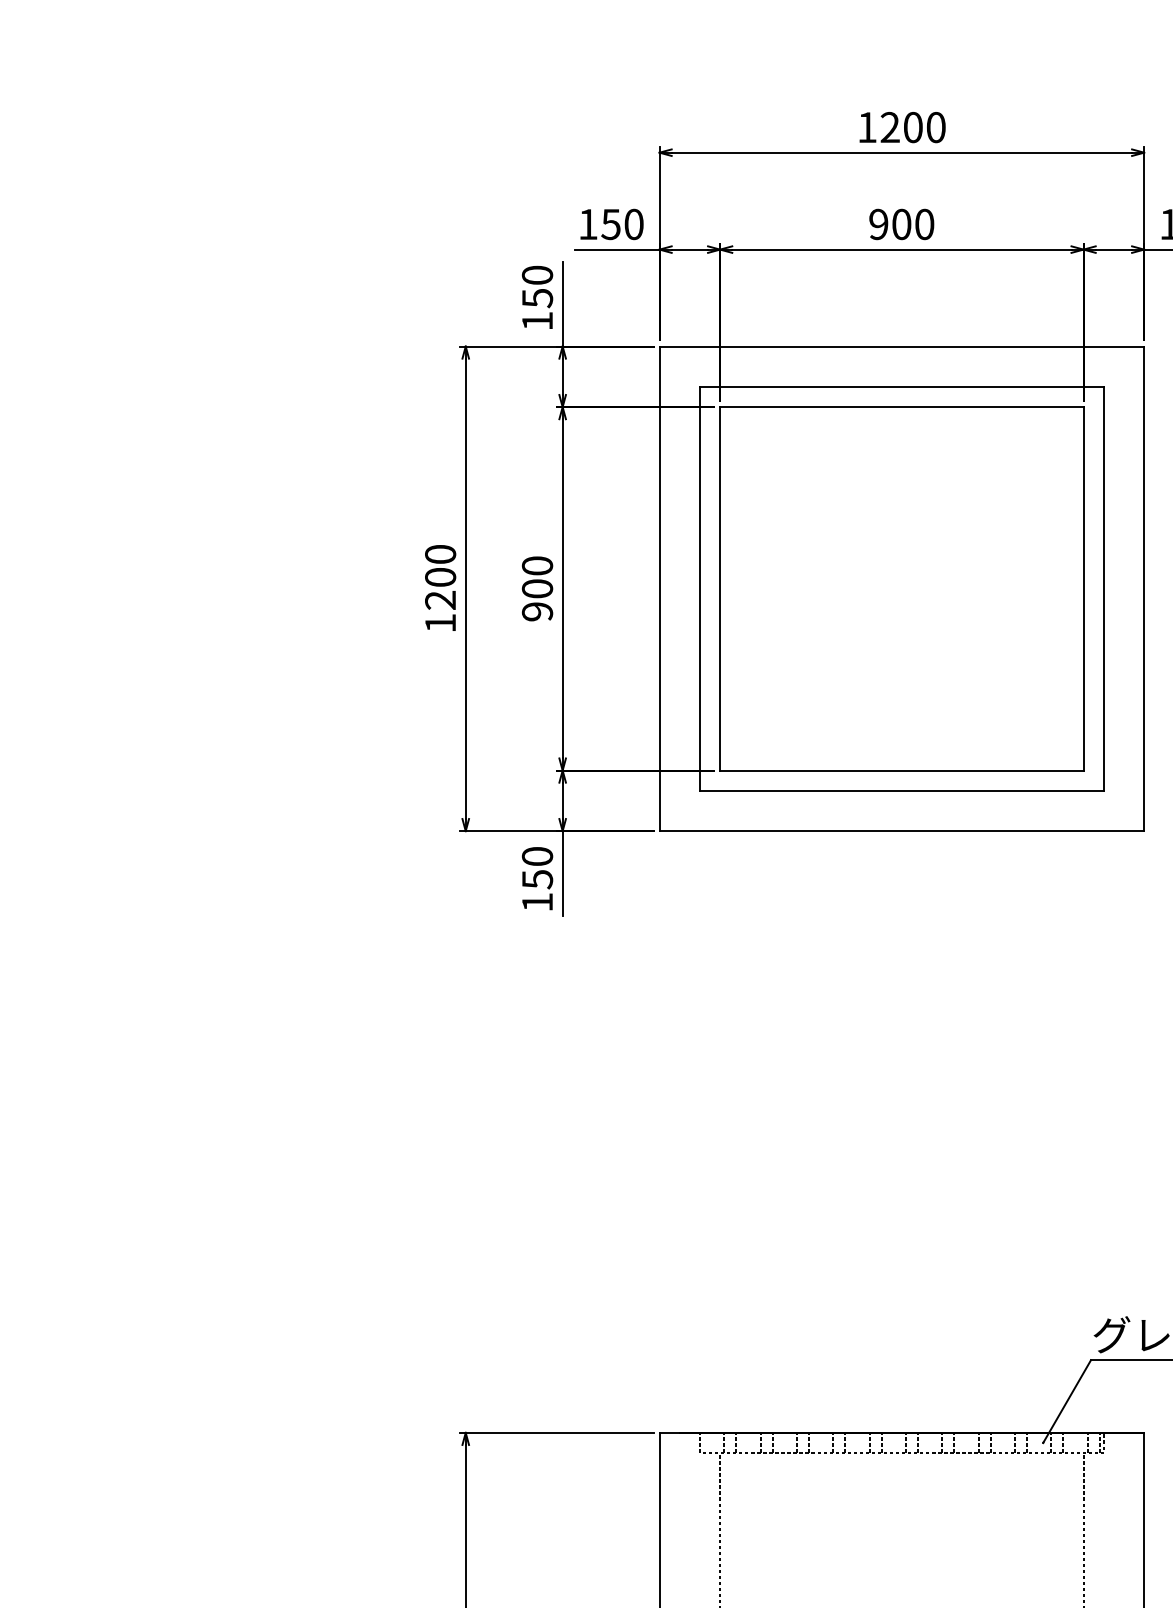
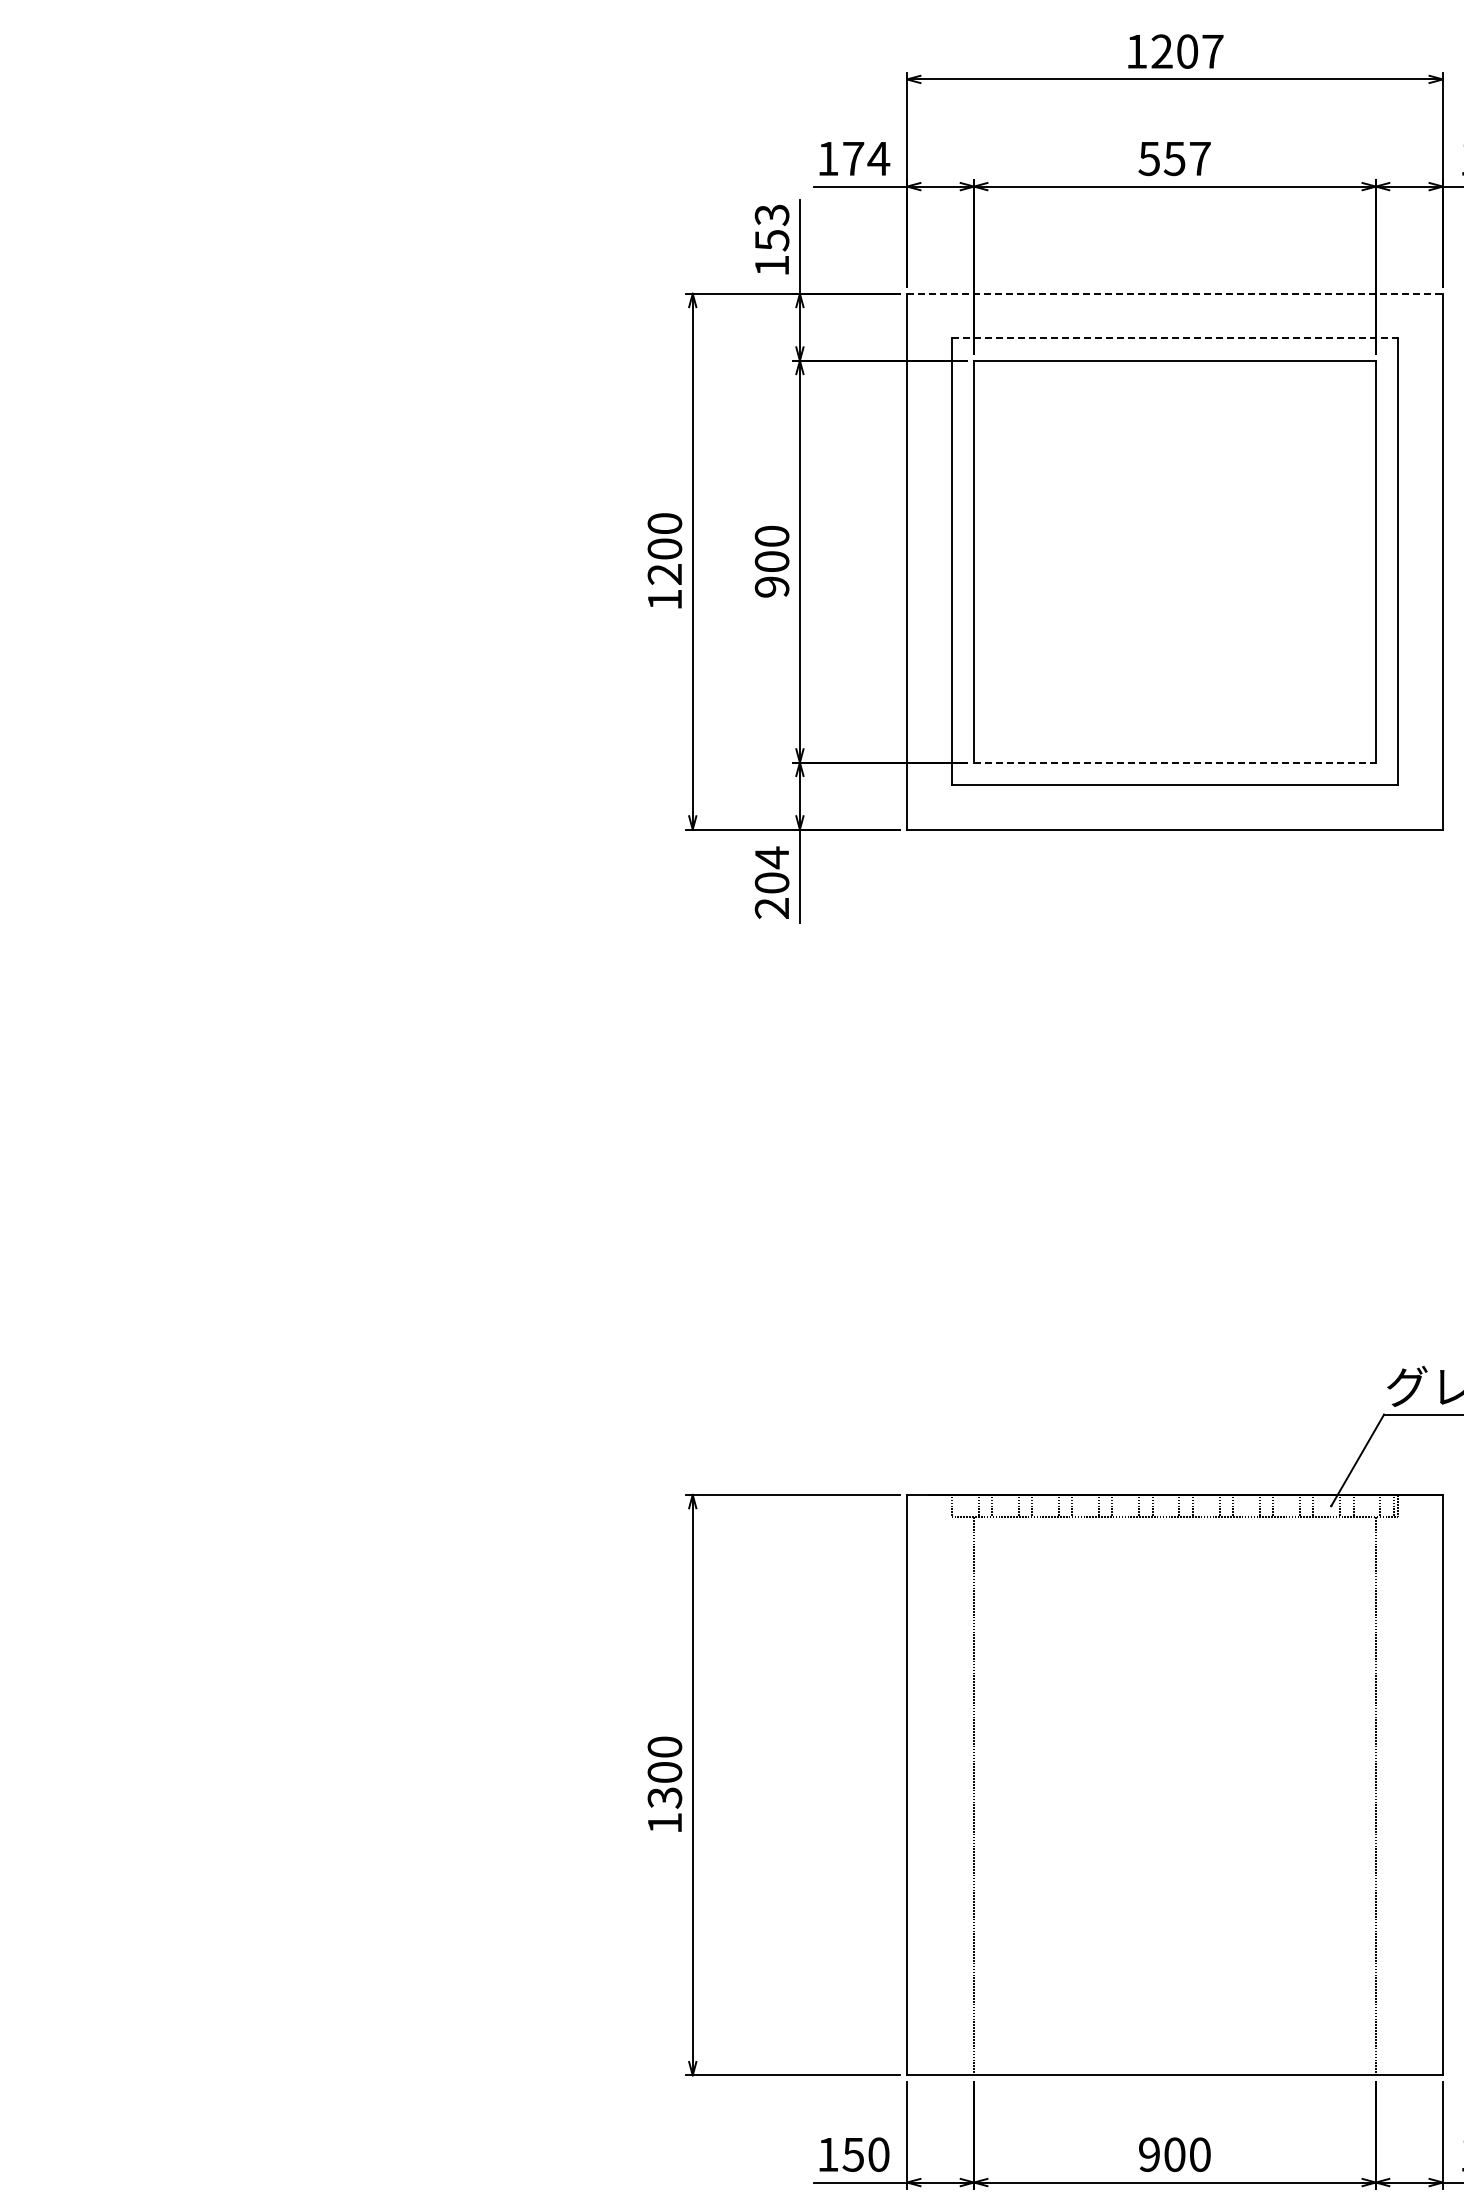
text: (935, 127) -> (1212, 51), 1200 -> 1207
text: (622, 224) -> (866, 158), 150 -> 174
text: (901, 224) -> (1174, 158), 900 -> 557
text: (536, 275) -> (771, 215), 150 -> 153
line: (902, 346) -> (1175, 293), solid -> dashed
line: (902, 386) -> (1175, 338), solid -> dashed
line: (902, 770) -> (1175, 762), solid -> dashed
text: (536, 878) -> (771, 882), 150 -> 204

